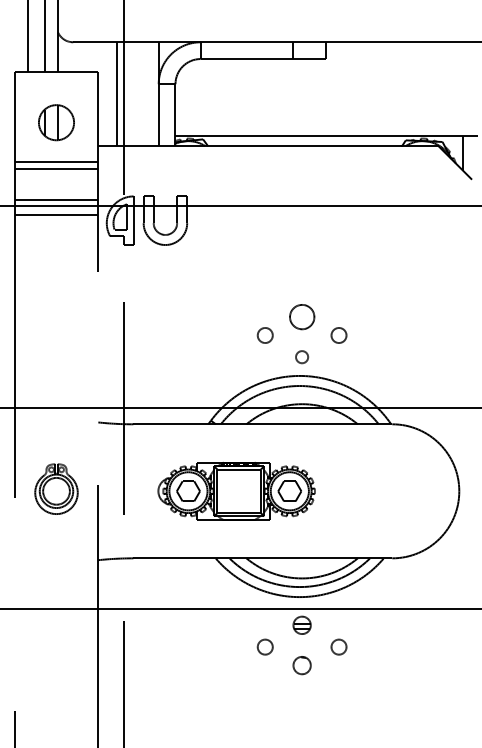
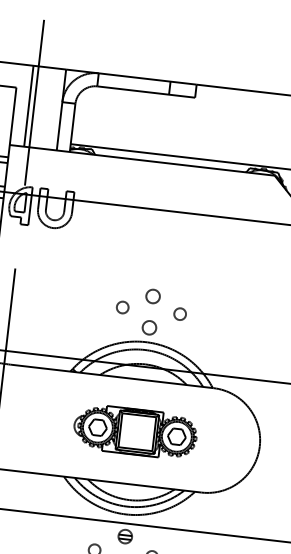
circle: (301, 316) -> (152, 296), size x0.71
circle: (301, 356) -> (149, 327), size x1.43
part: (236, 491) -> (135, 432), moved

